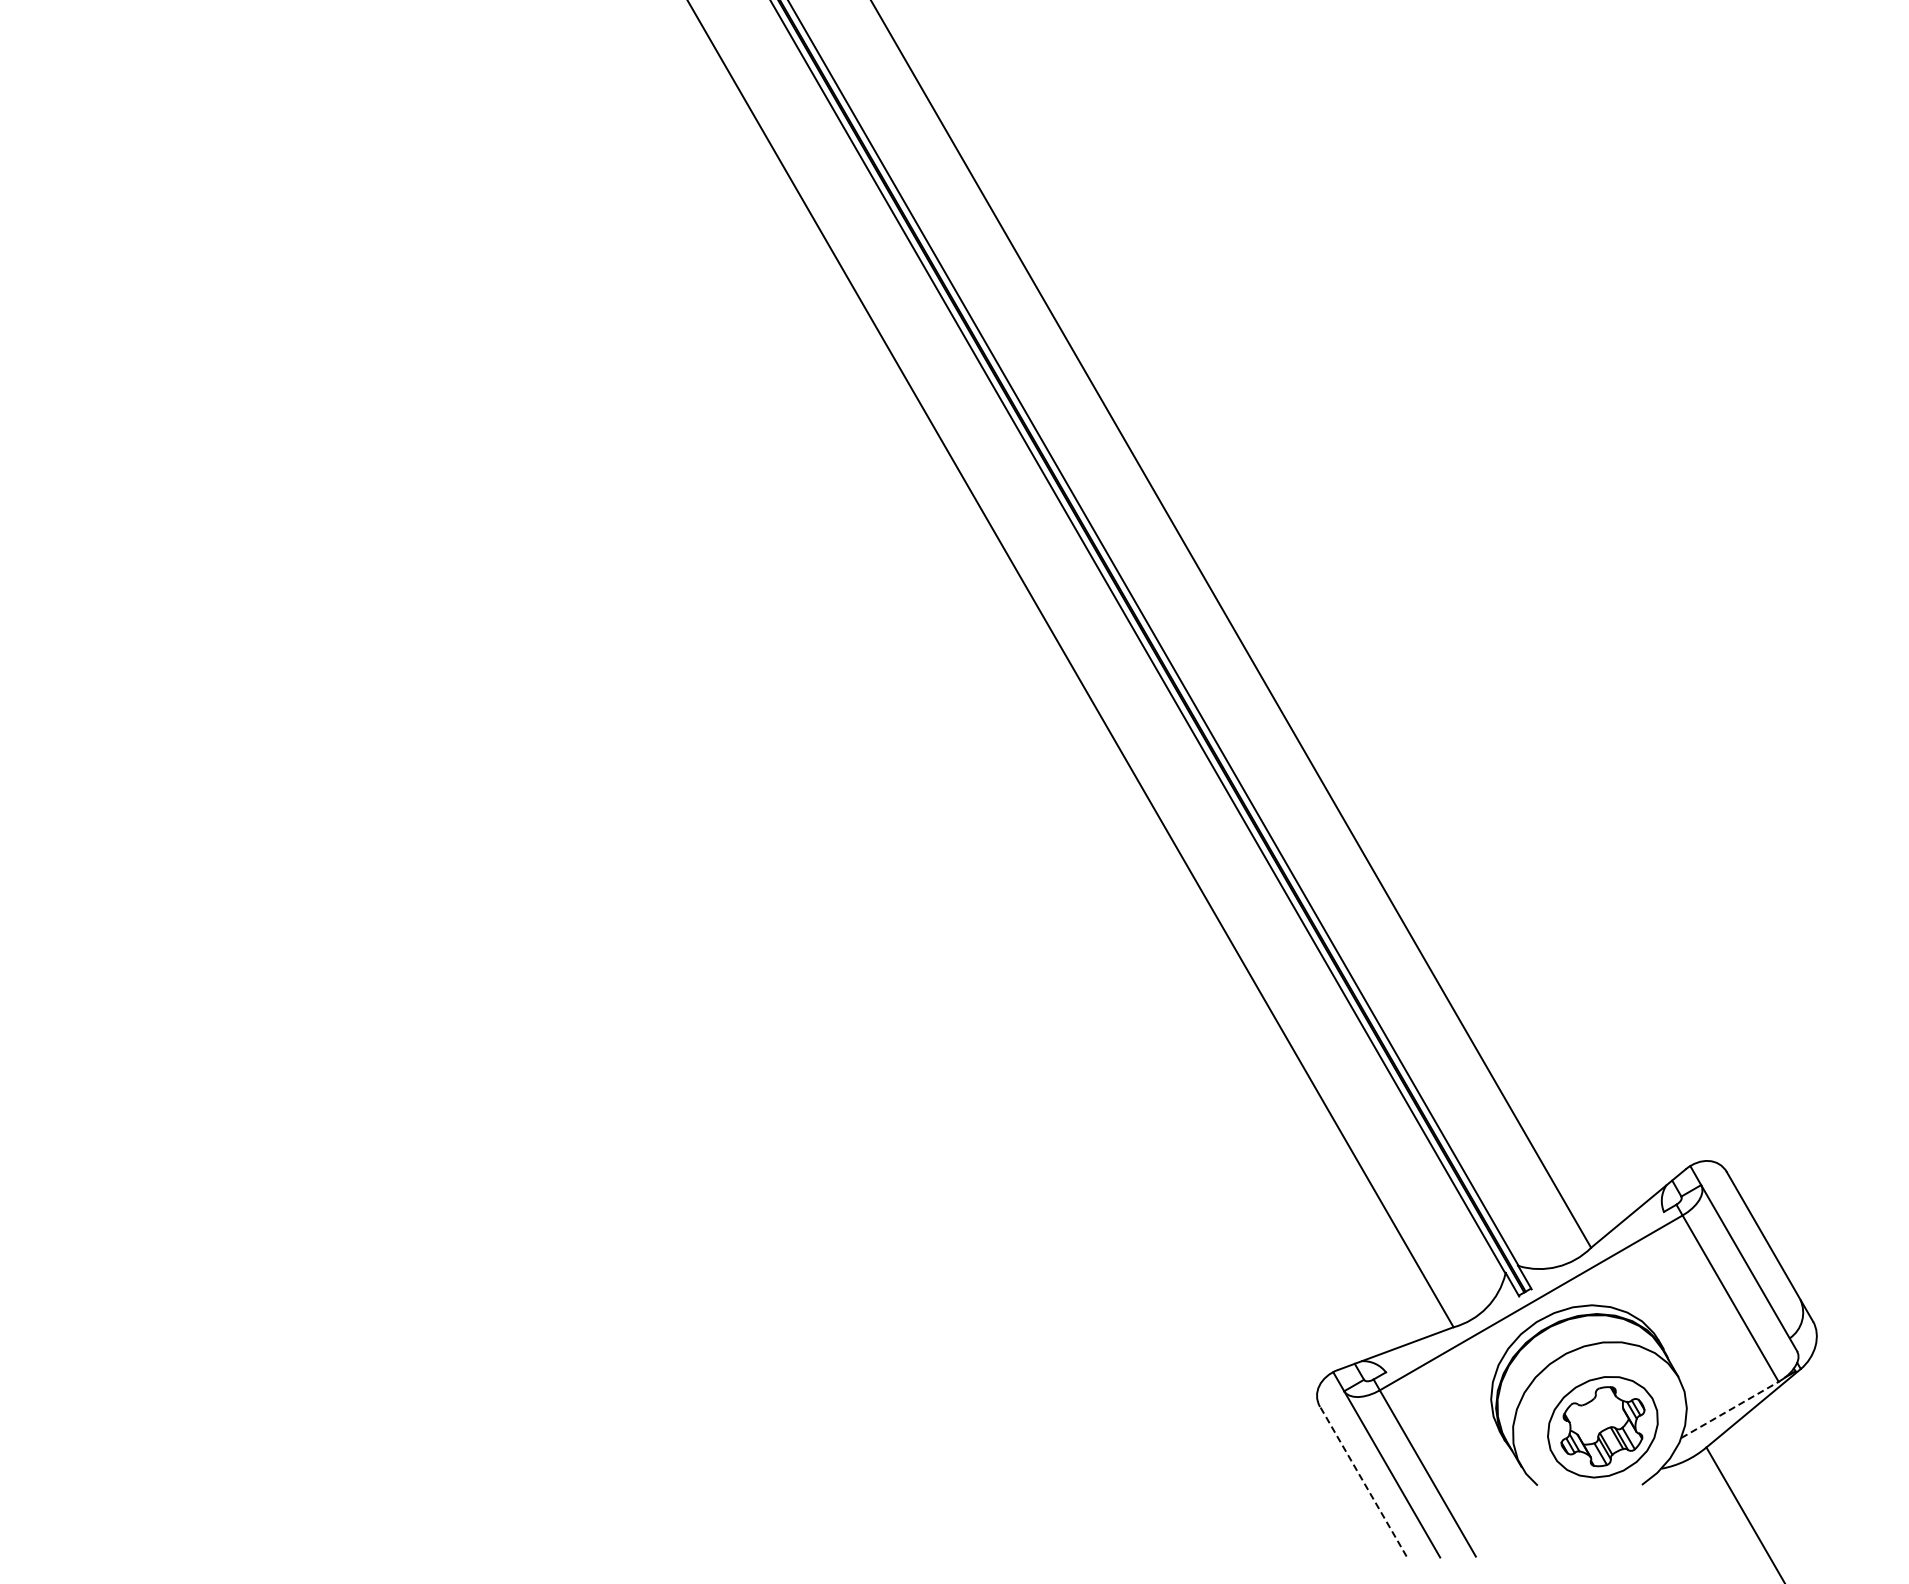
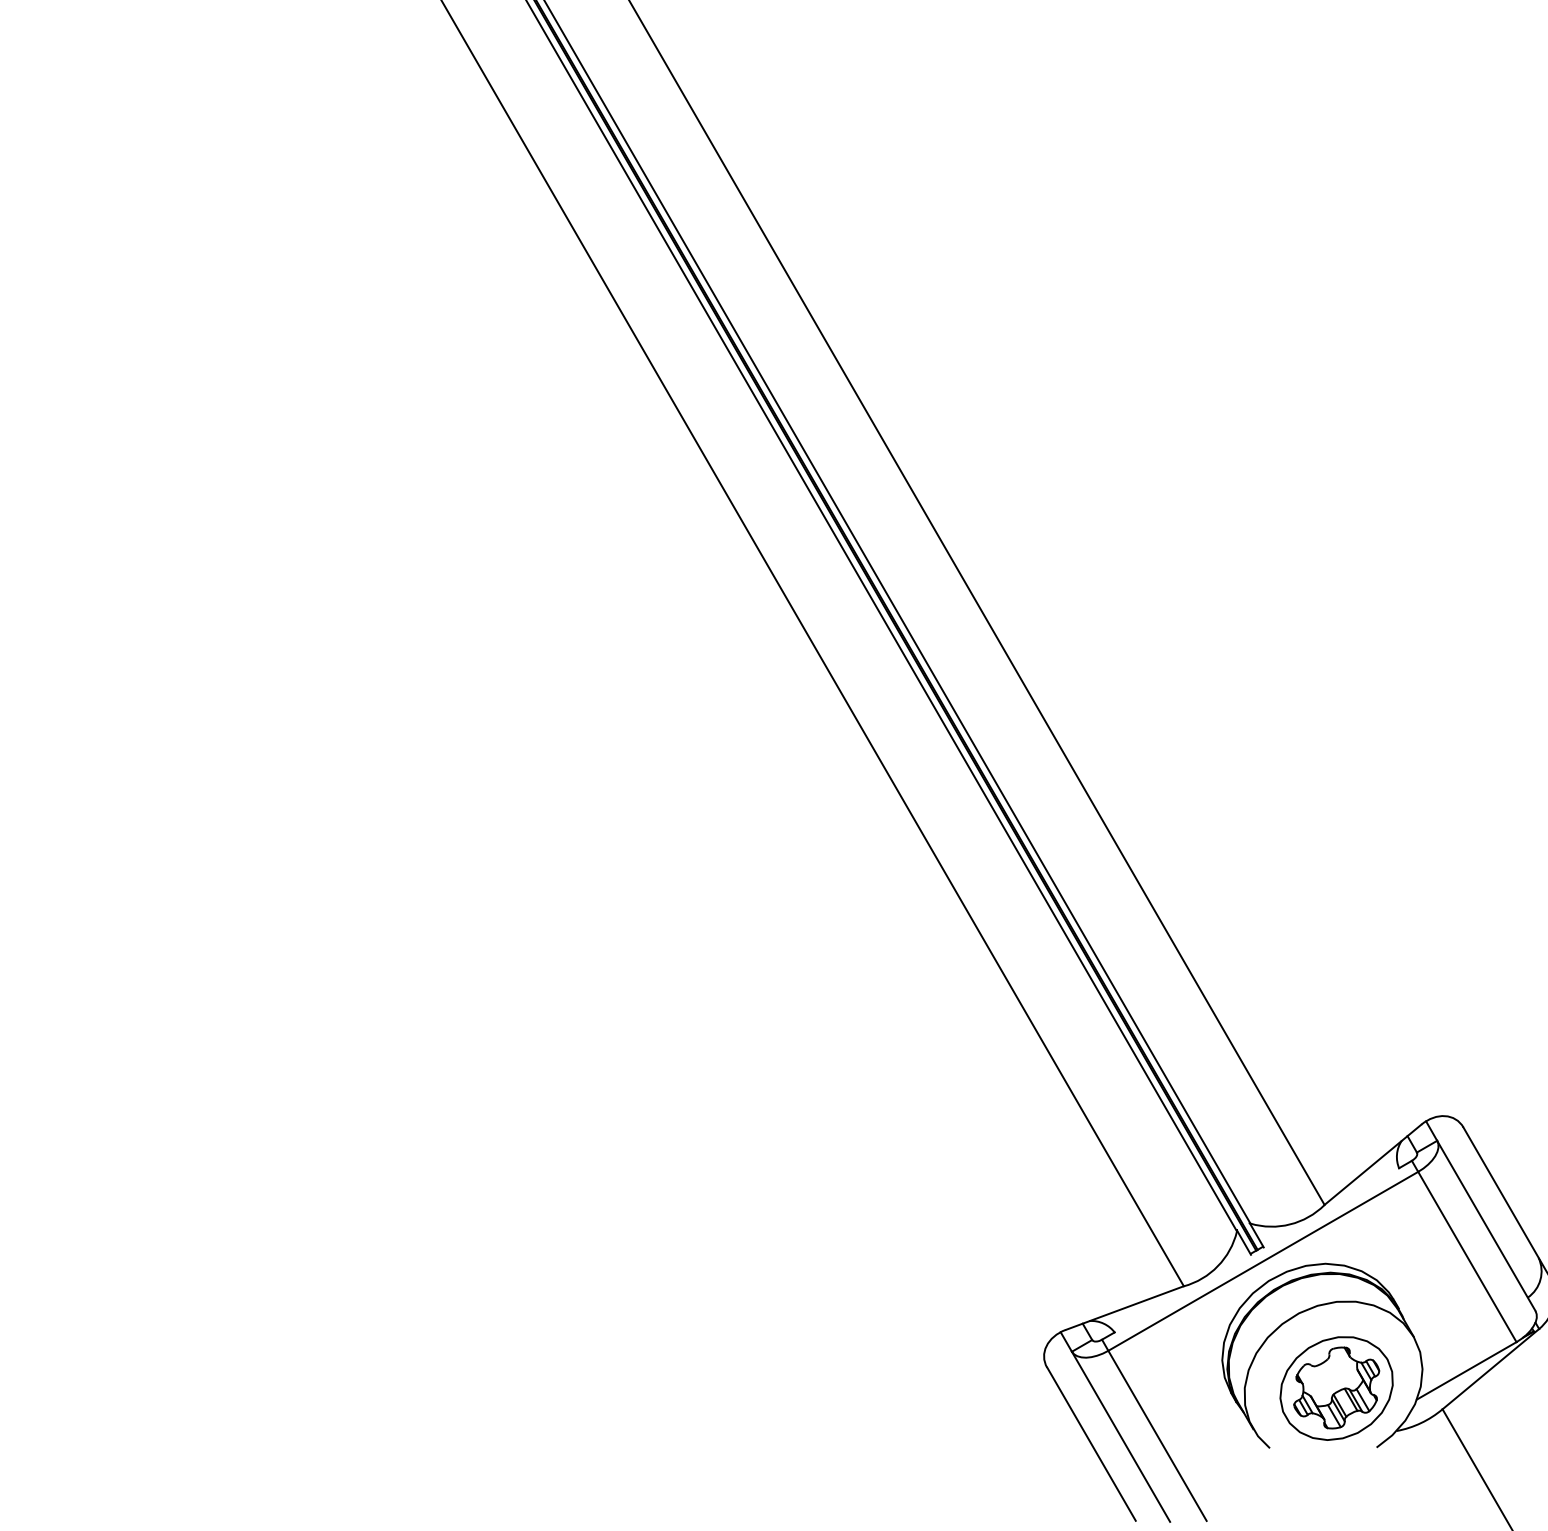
line: (1730, 1409) -> (1467, 1370), dashed -> solid
line: (1363, 1481) -> (1091, 1444), dashed -> solid

